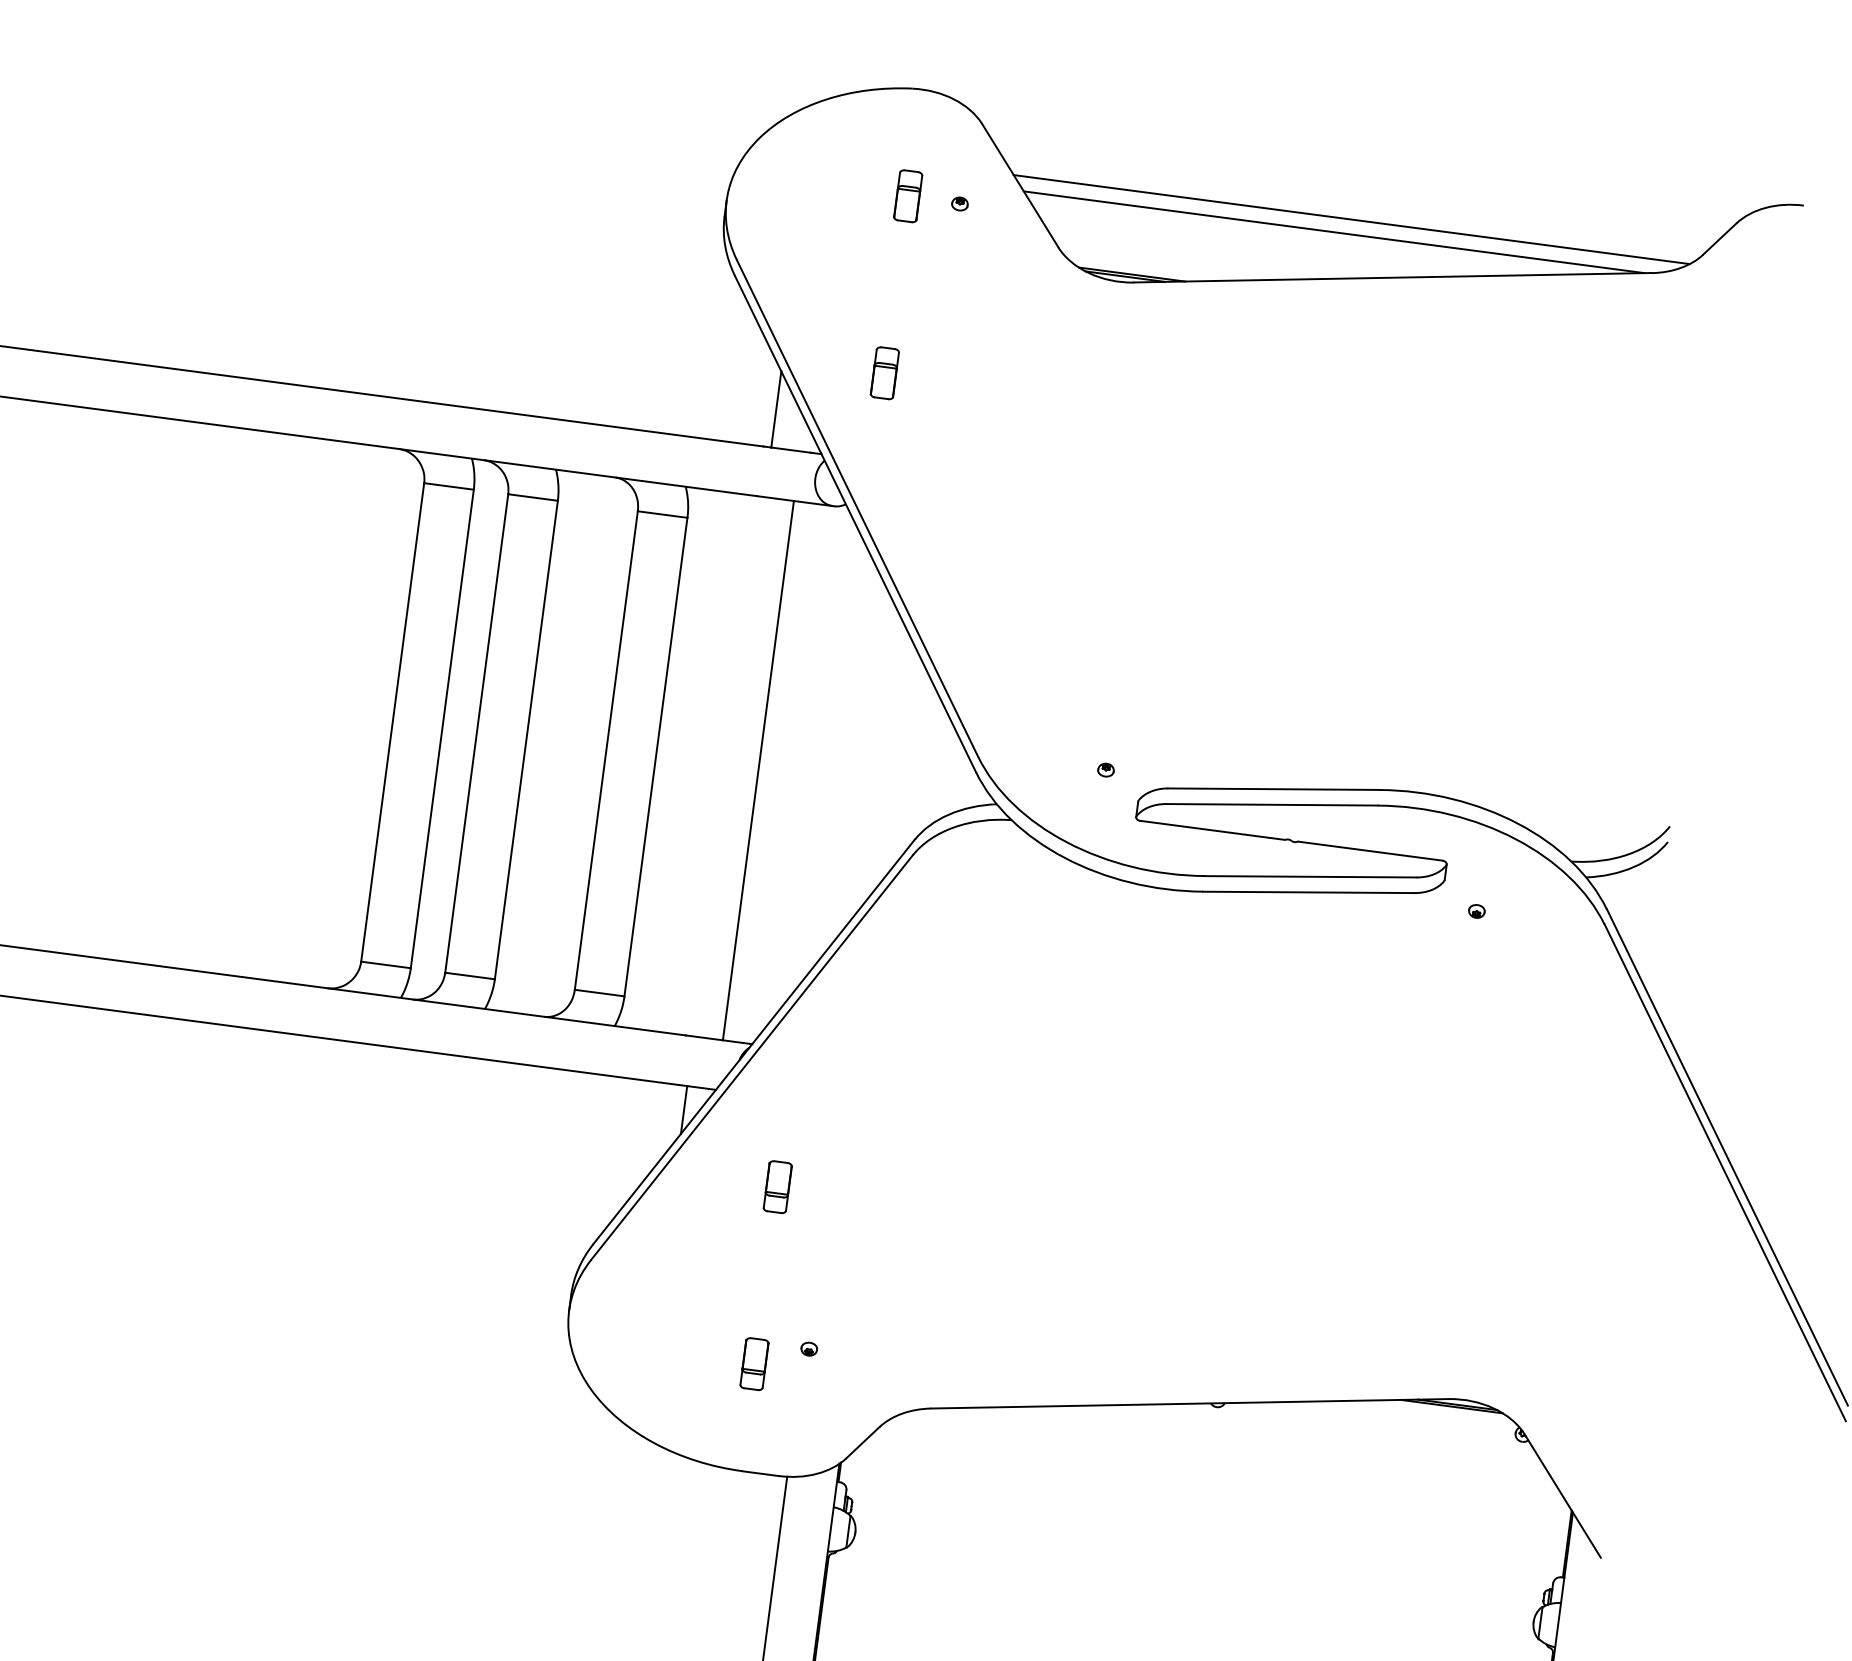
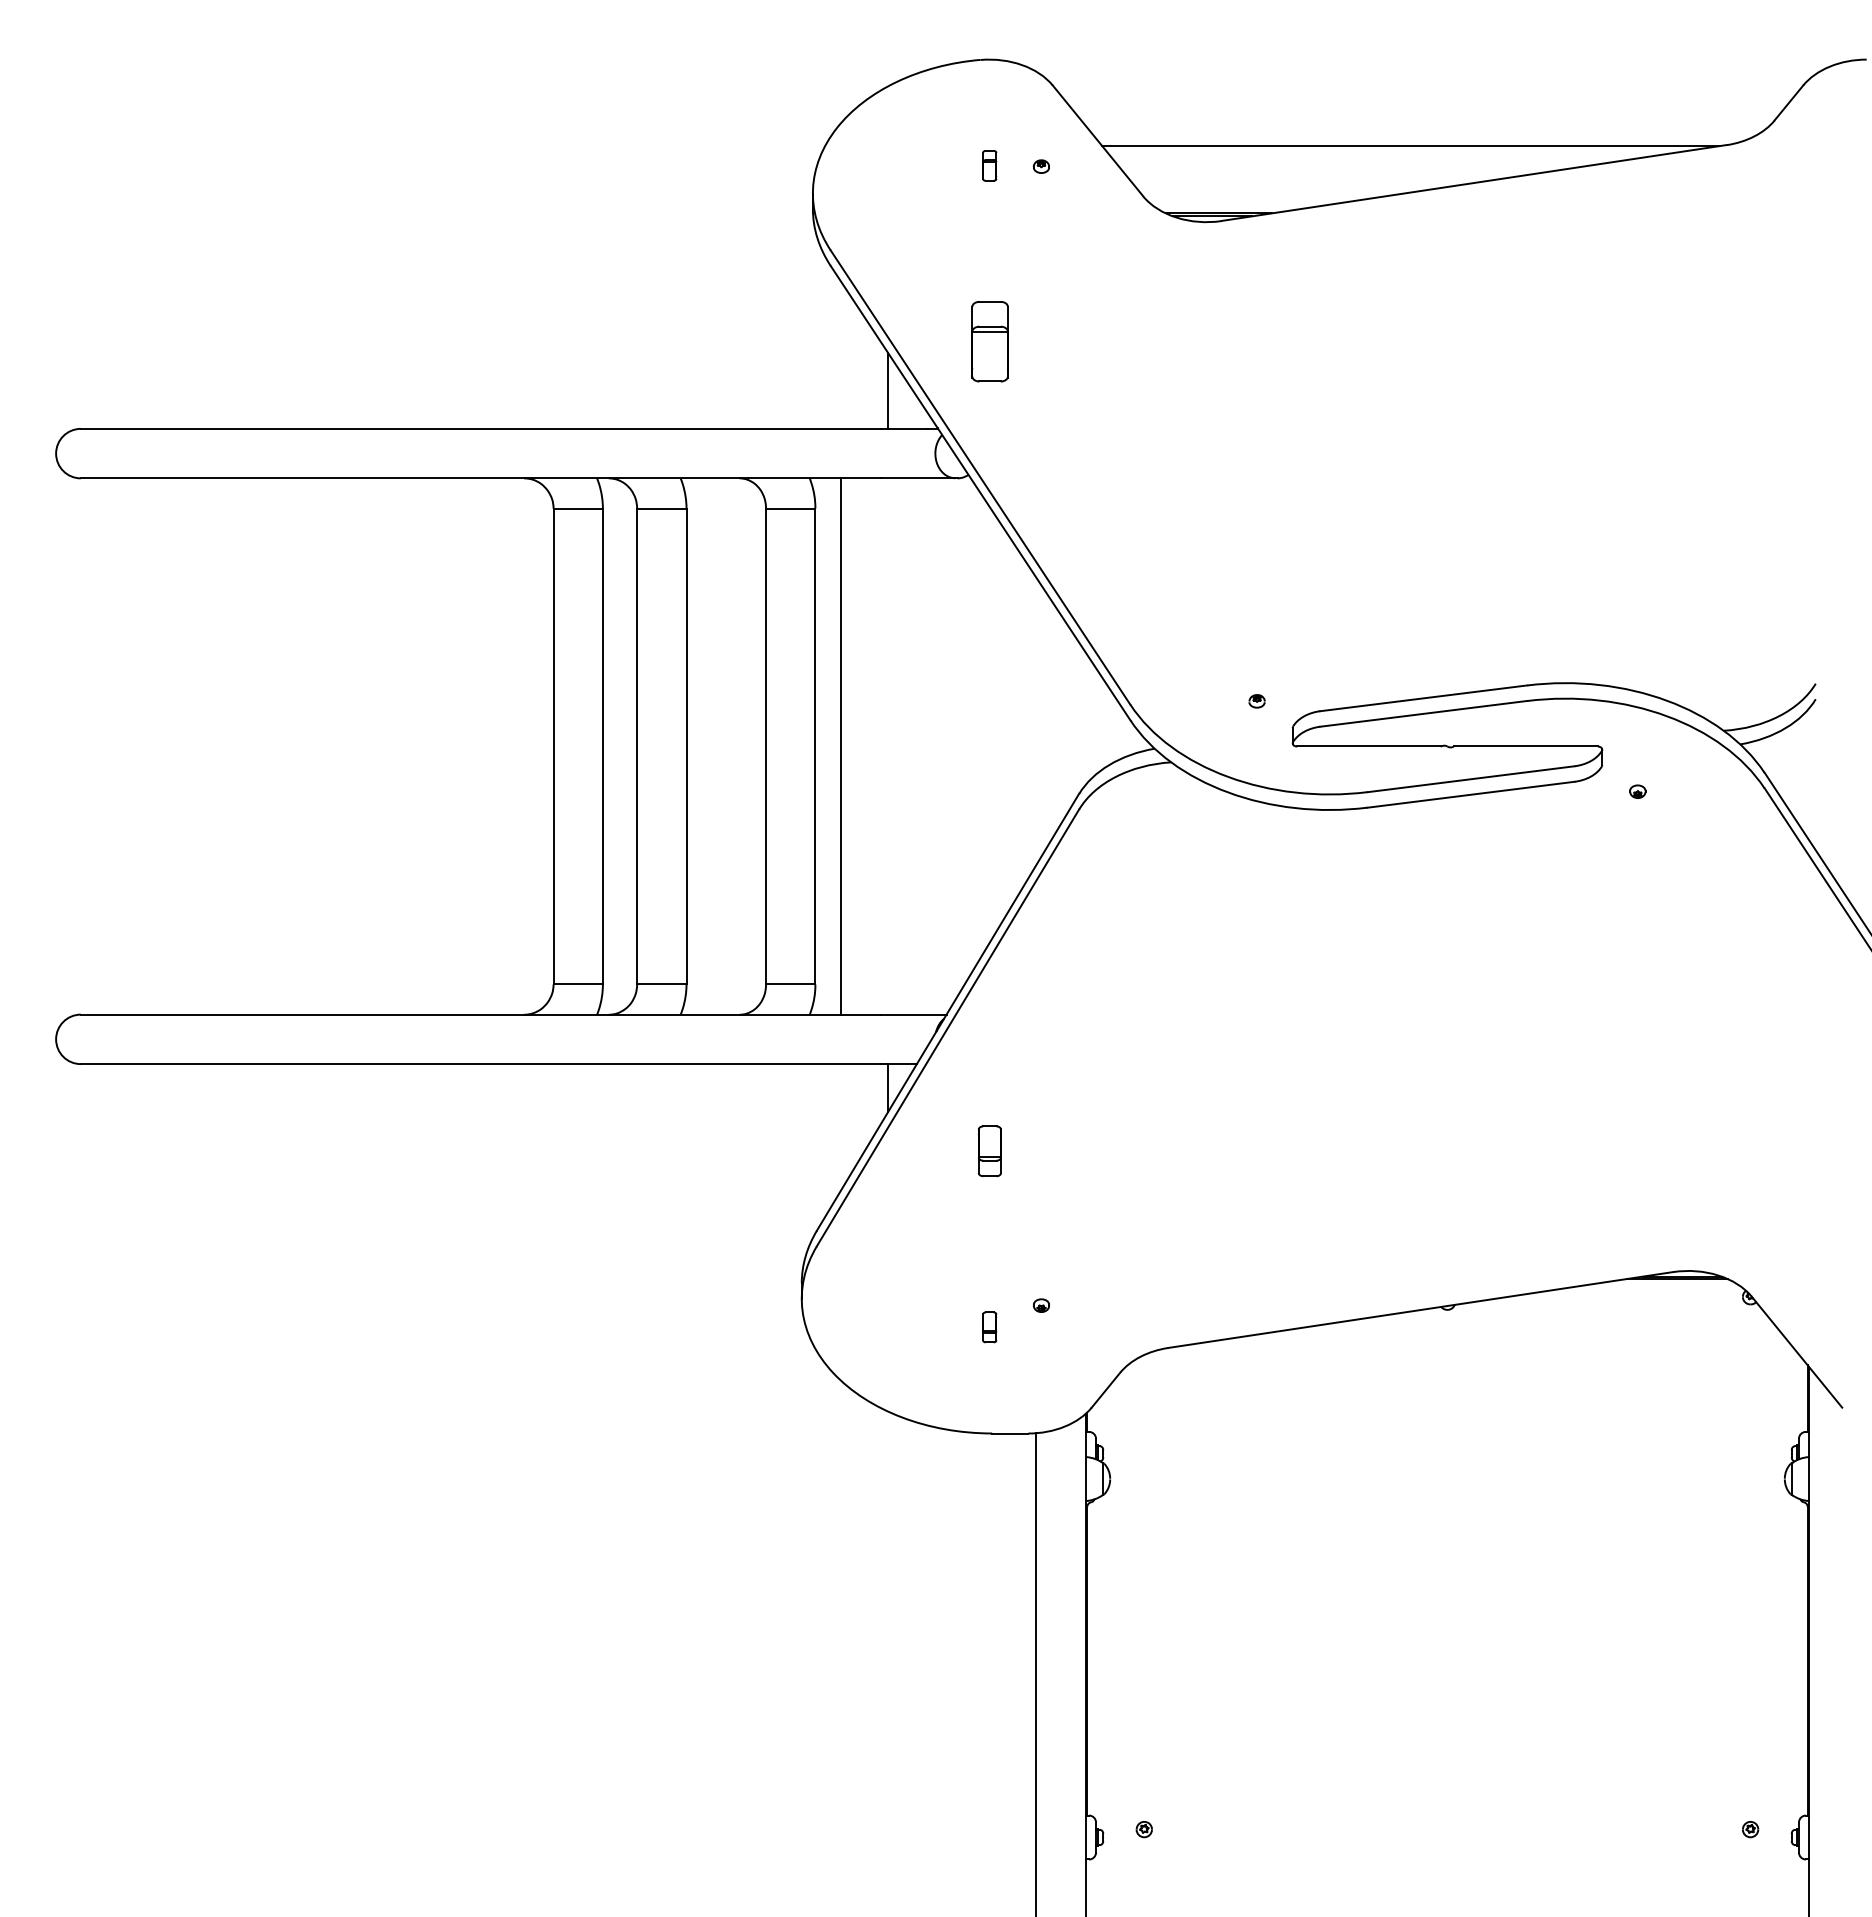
part: (907, 195) -> (989, 165), size x0.6
line: (1351, 219) -> (1426, 131), removed
part: (884, 372) -> (989, 341), size x1.6
line: (758, 770) -> (841, 746), moved
part: (754, 1364) -> (989, 1327), size x0.6

